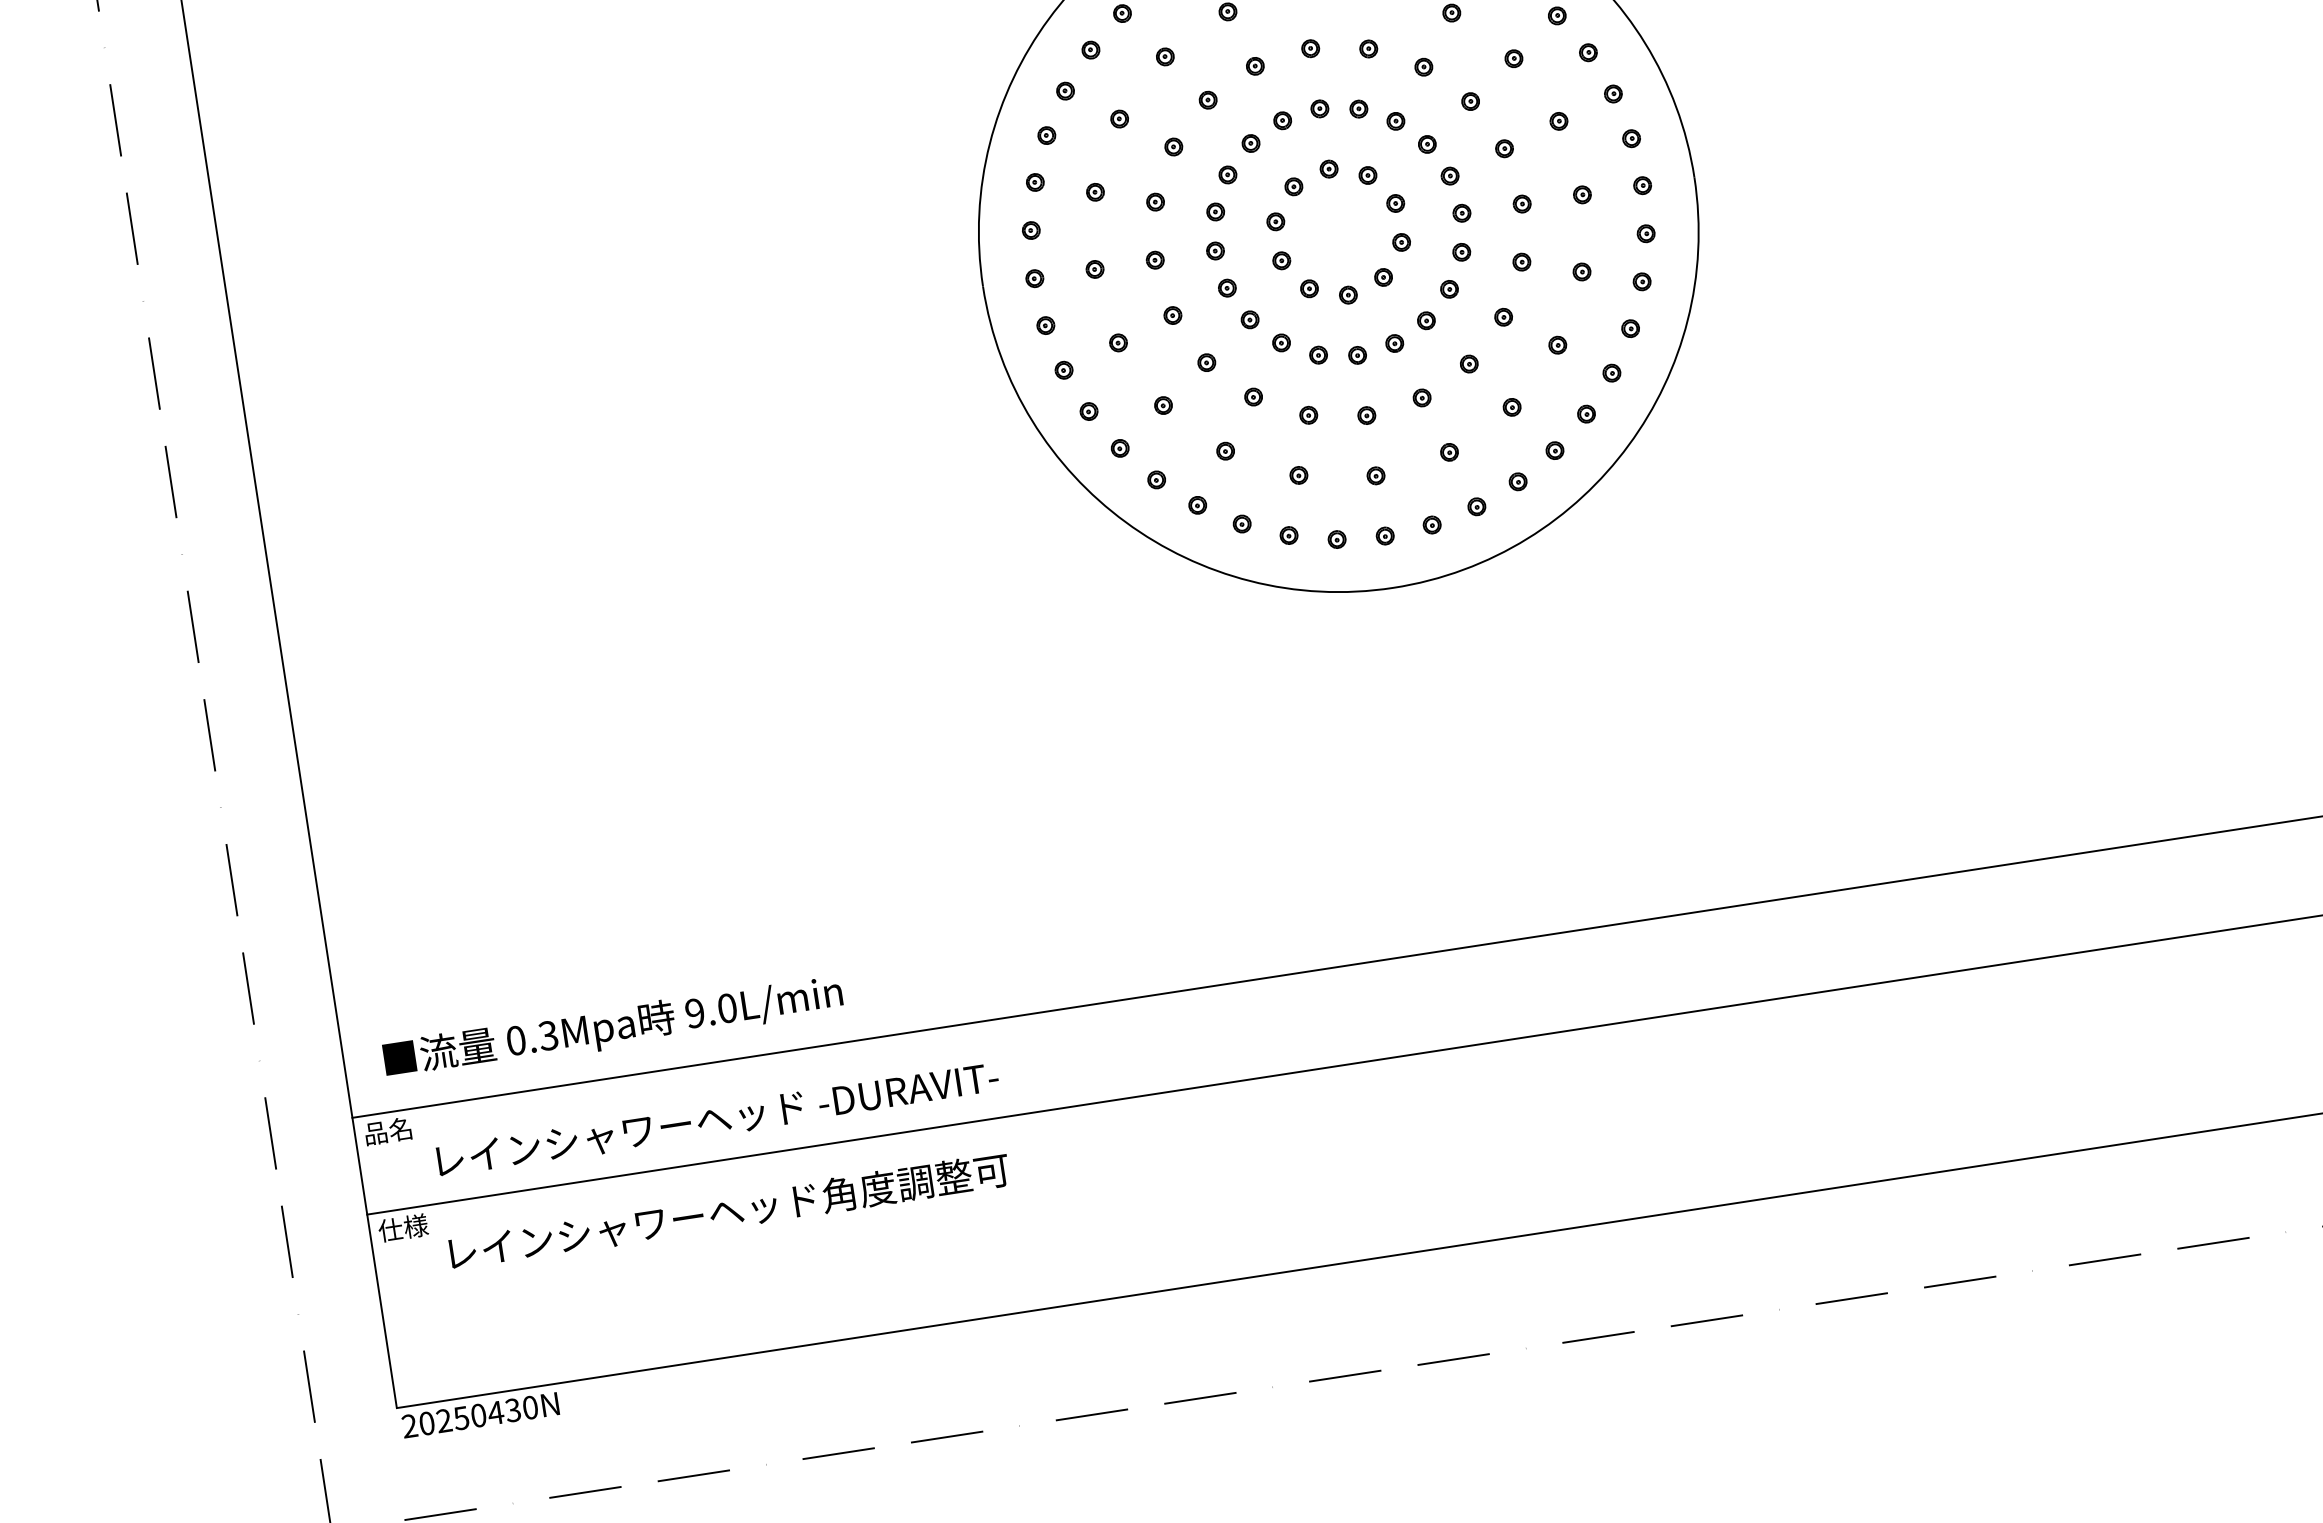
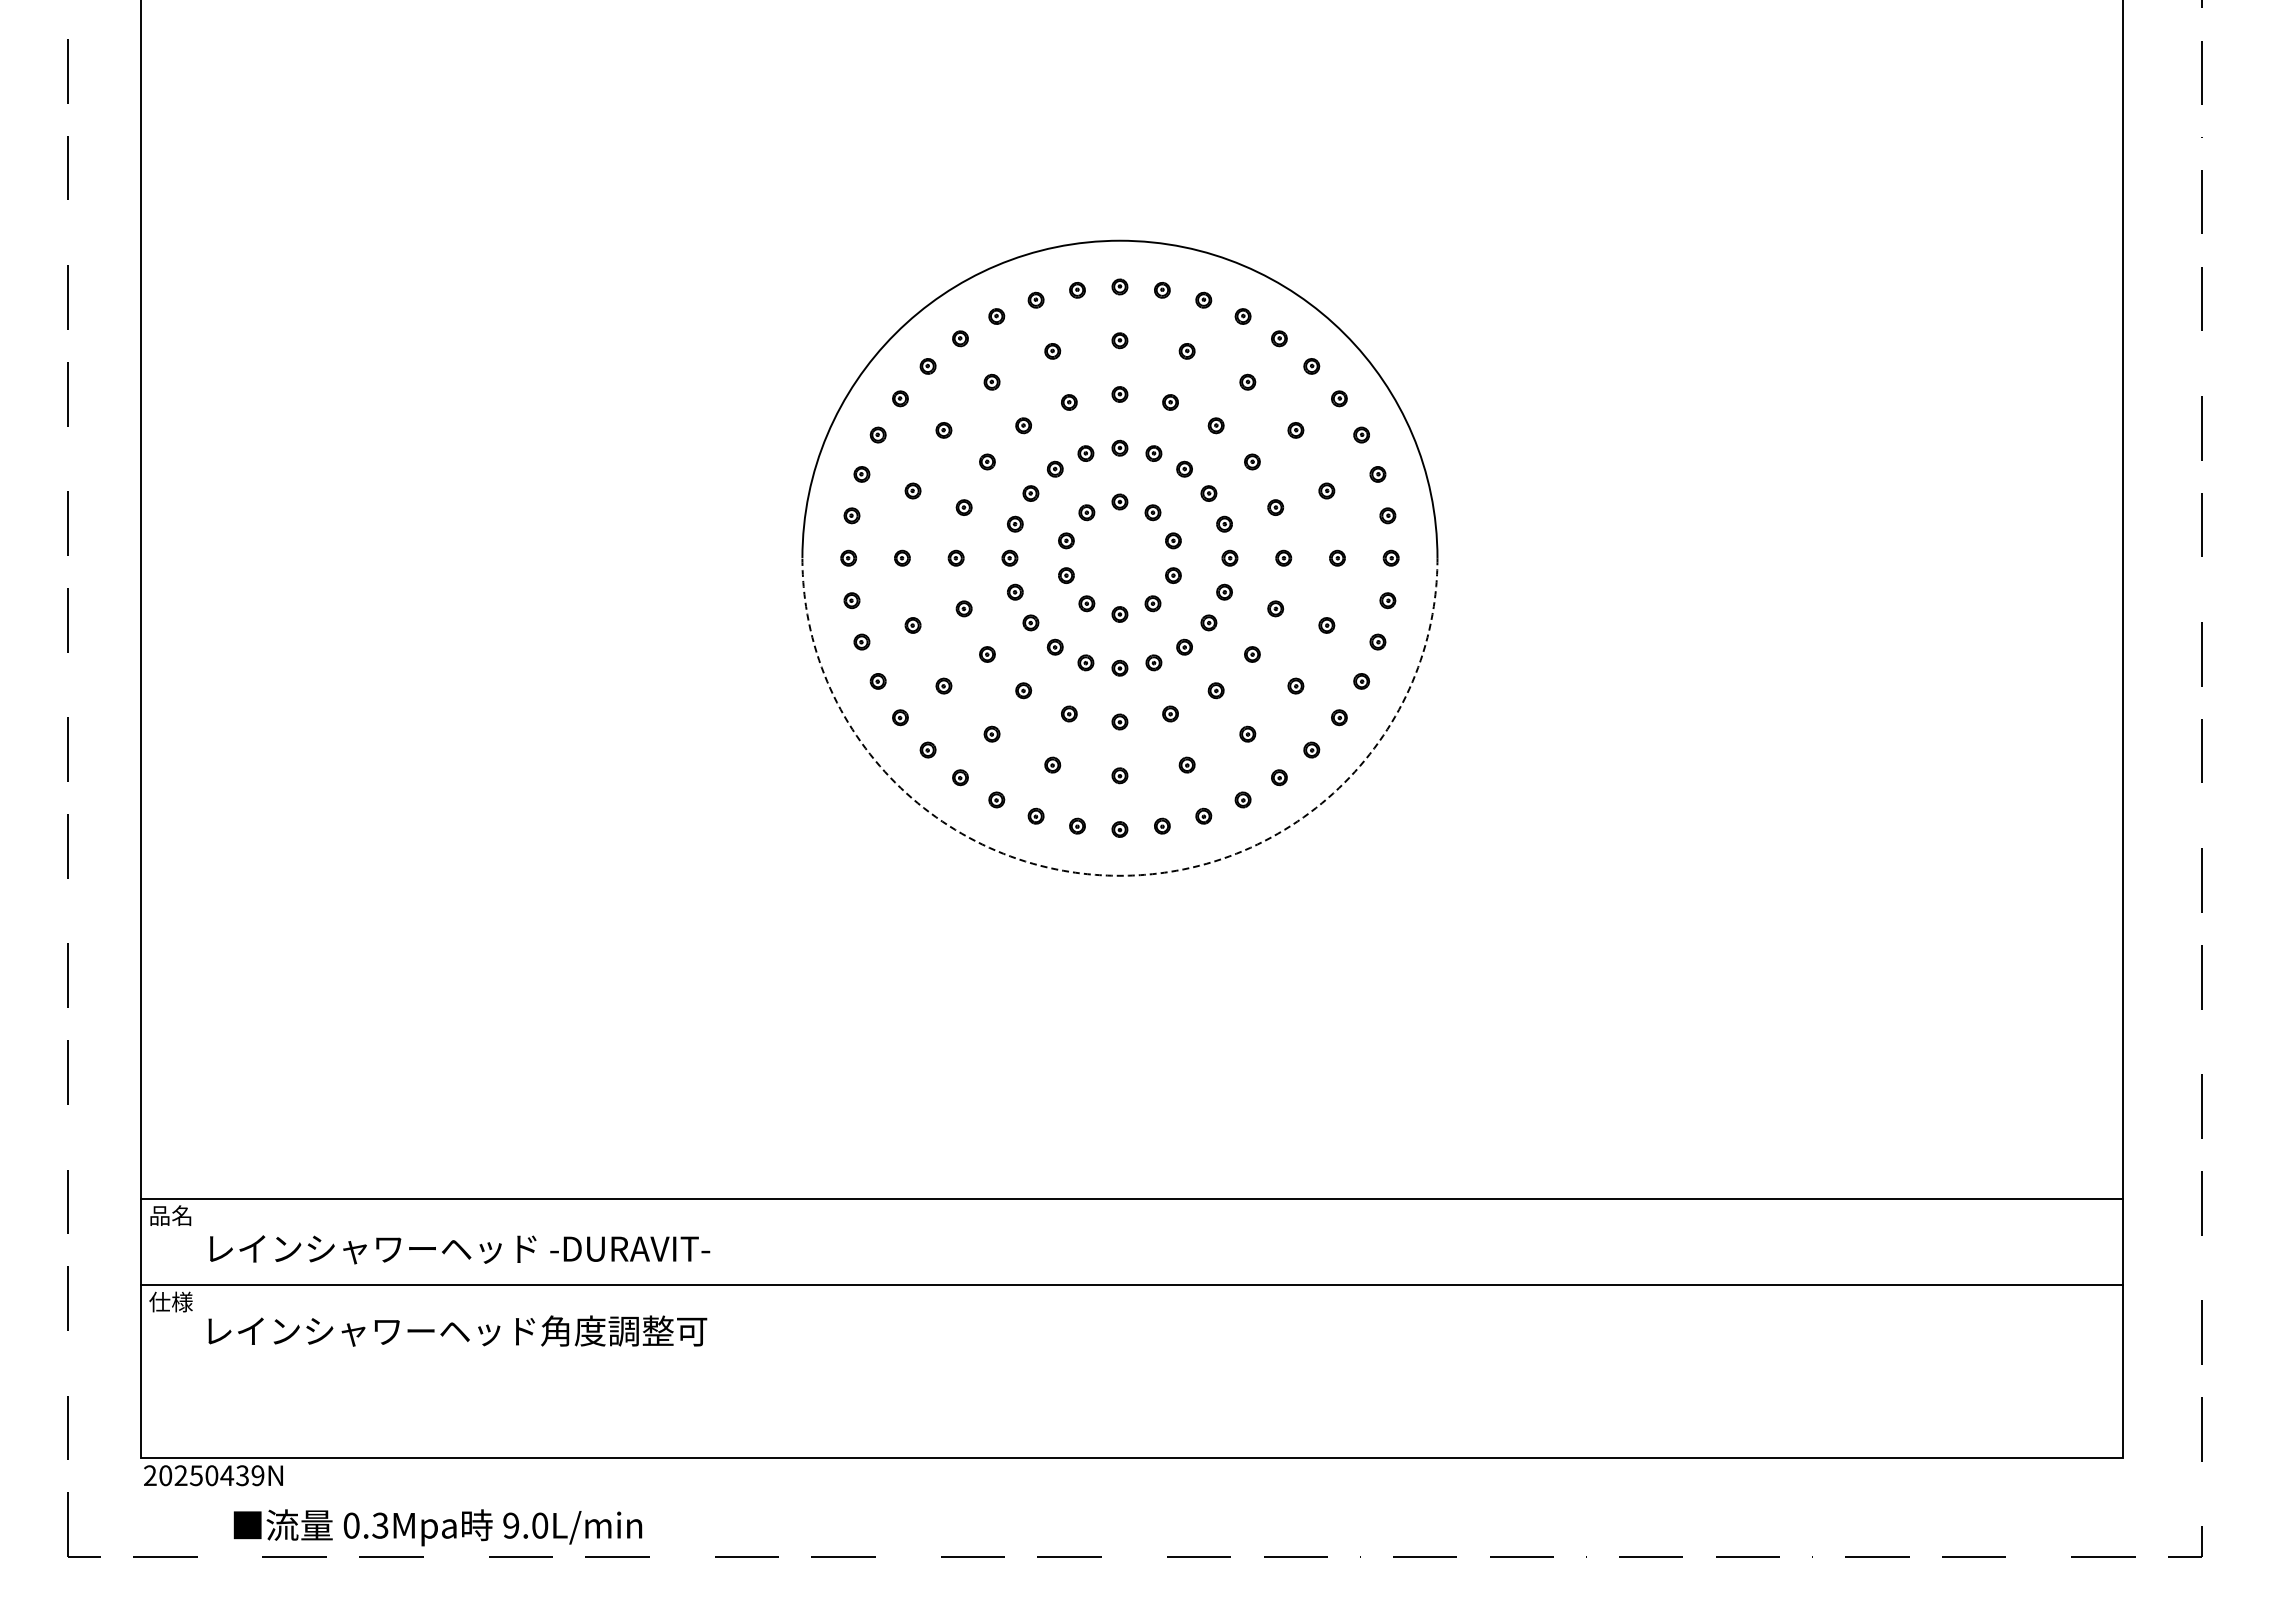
arc: (1392, 587) -> (1119, 875), solid -> dashed
text: (612, 1027) -> (437, 1527), moved
text: (529, 1407) -> (257, 1475), 20250430N -> 20250439N

